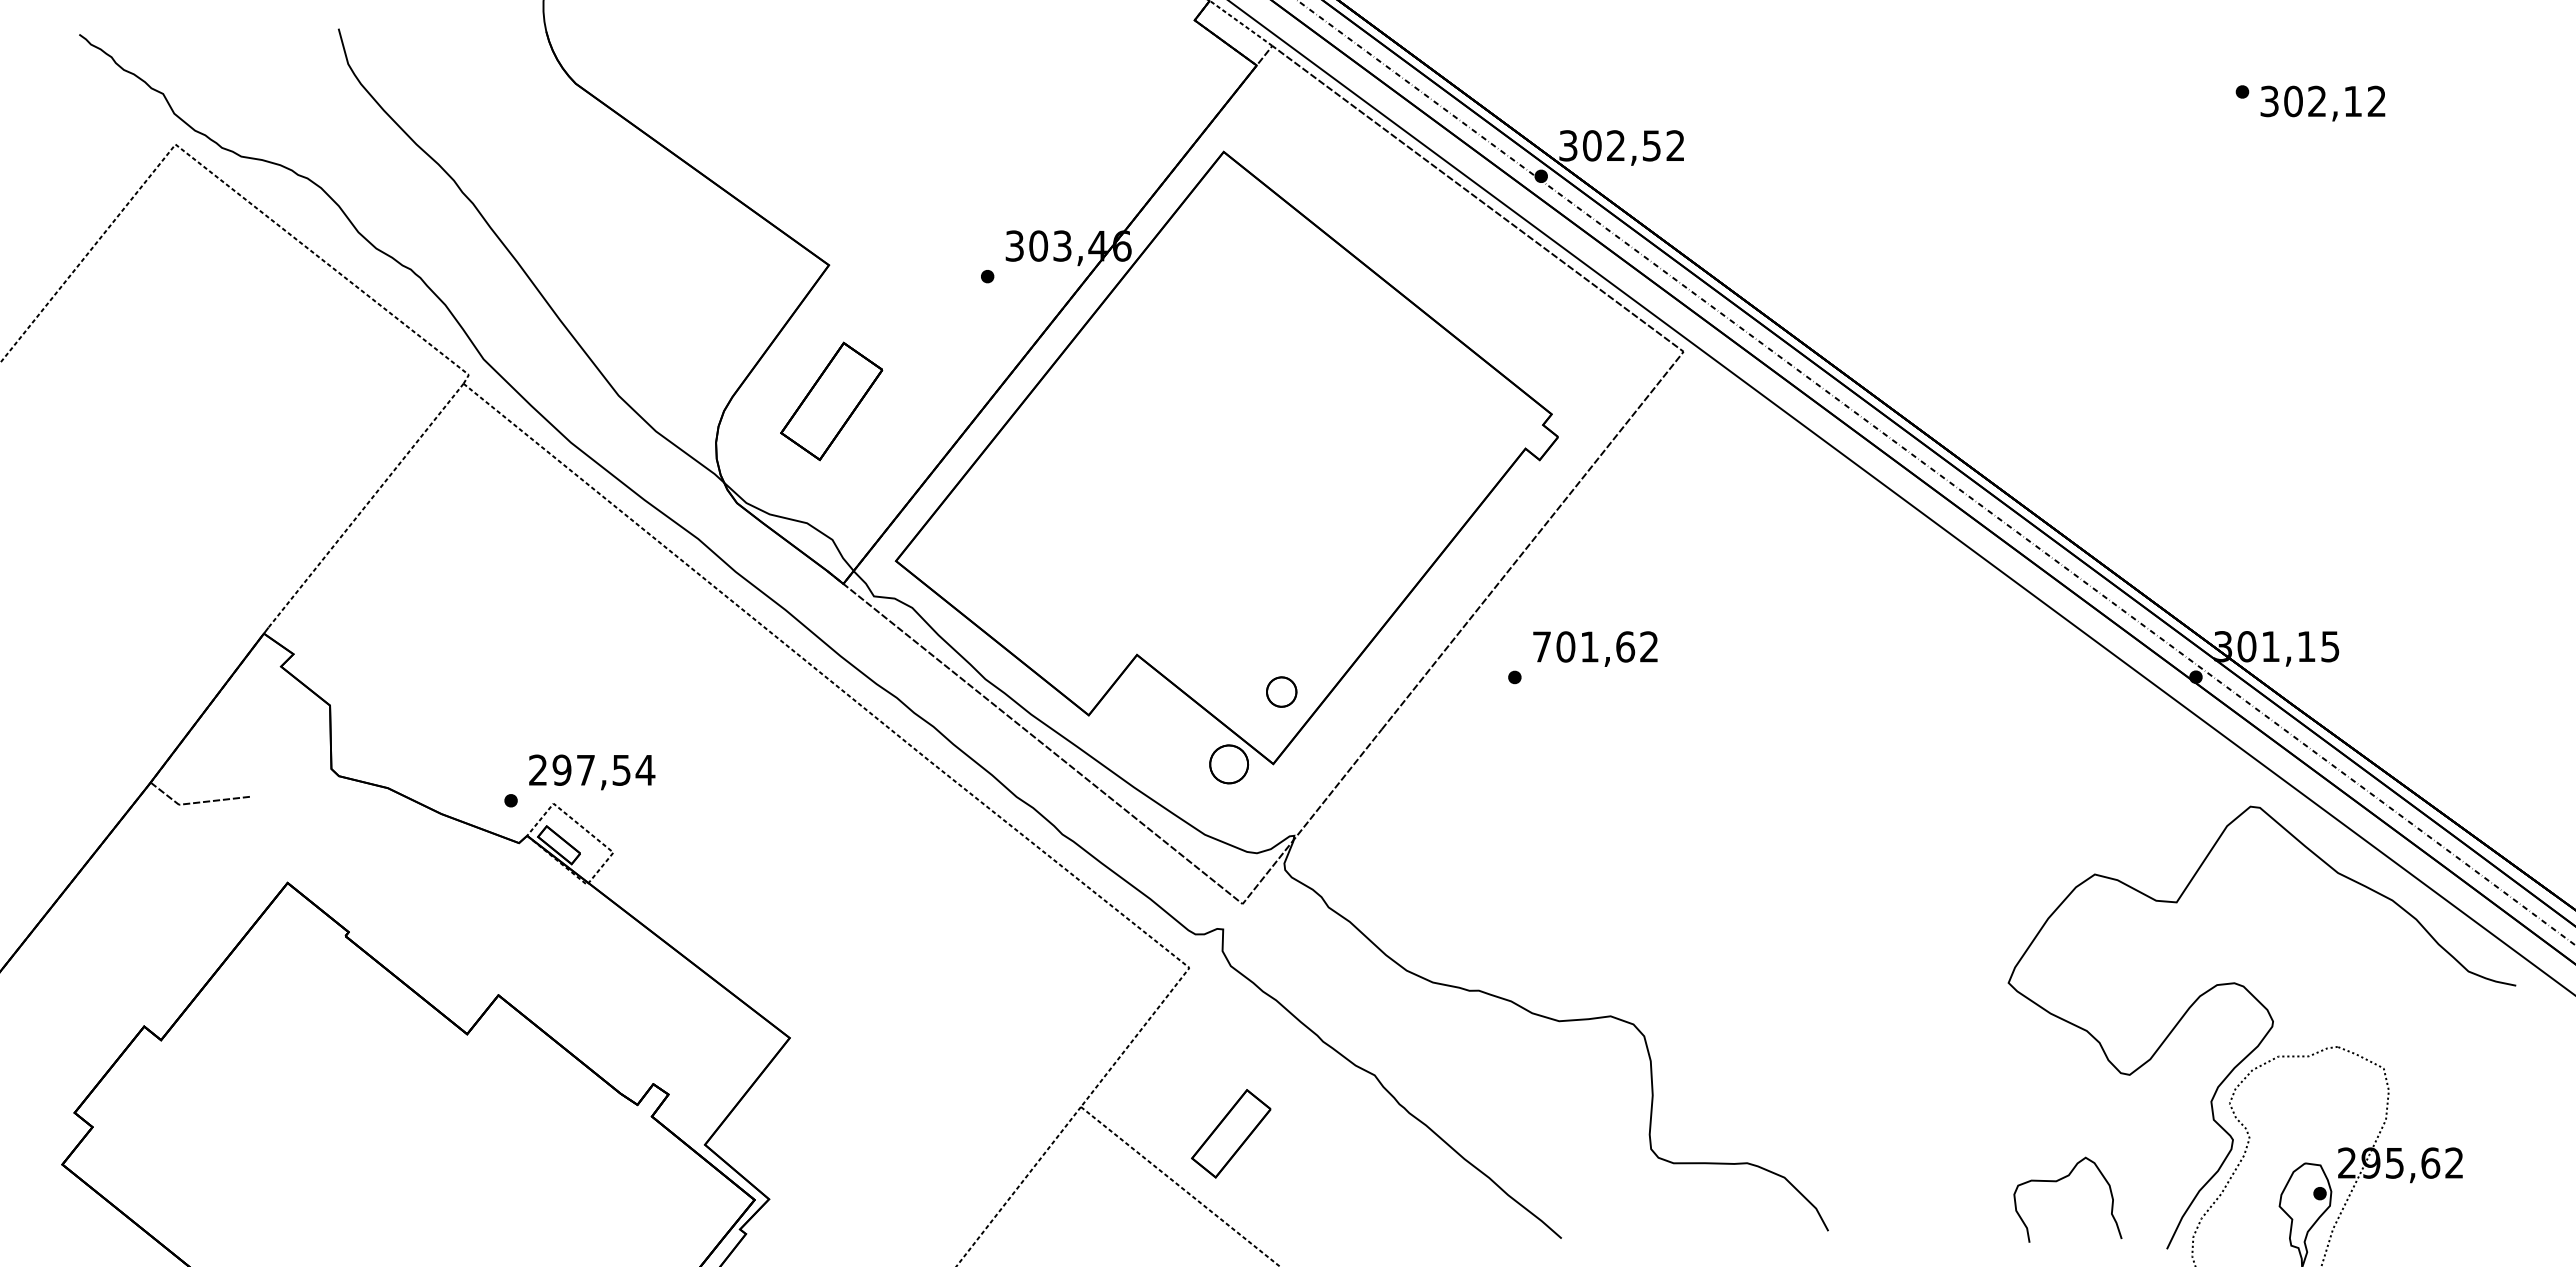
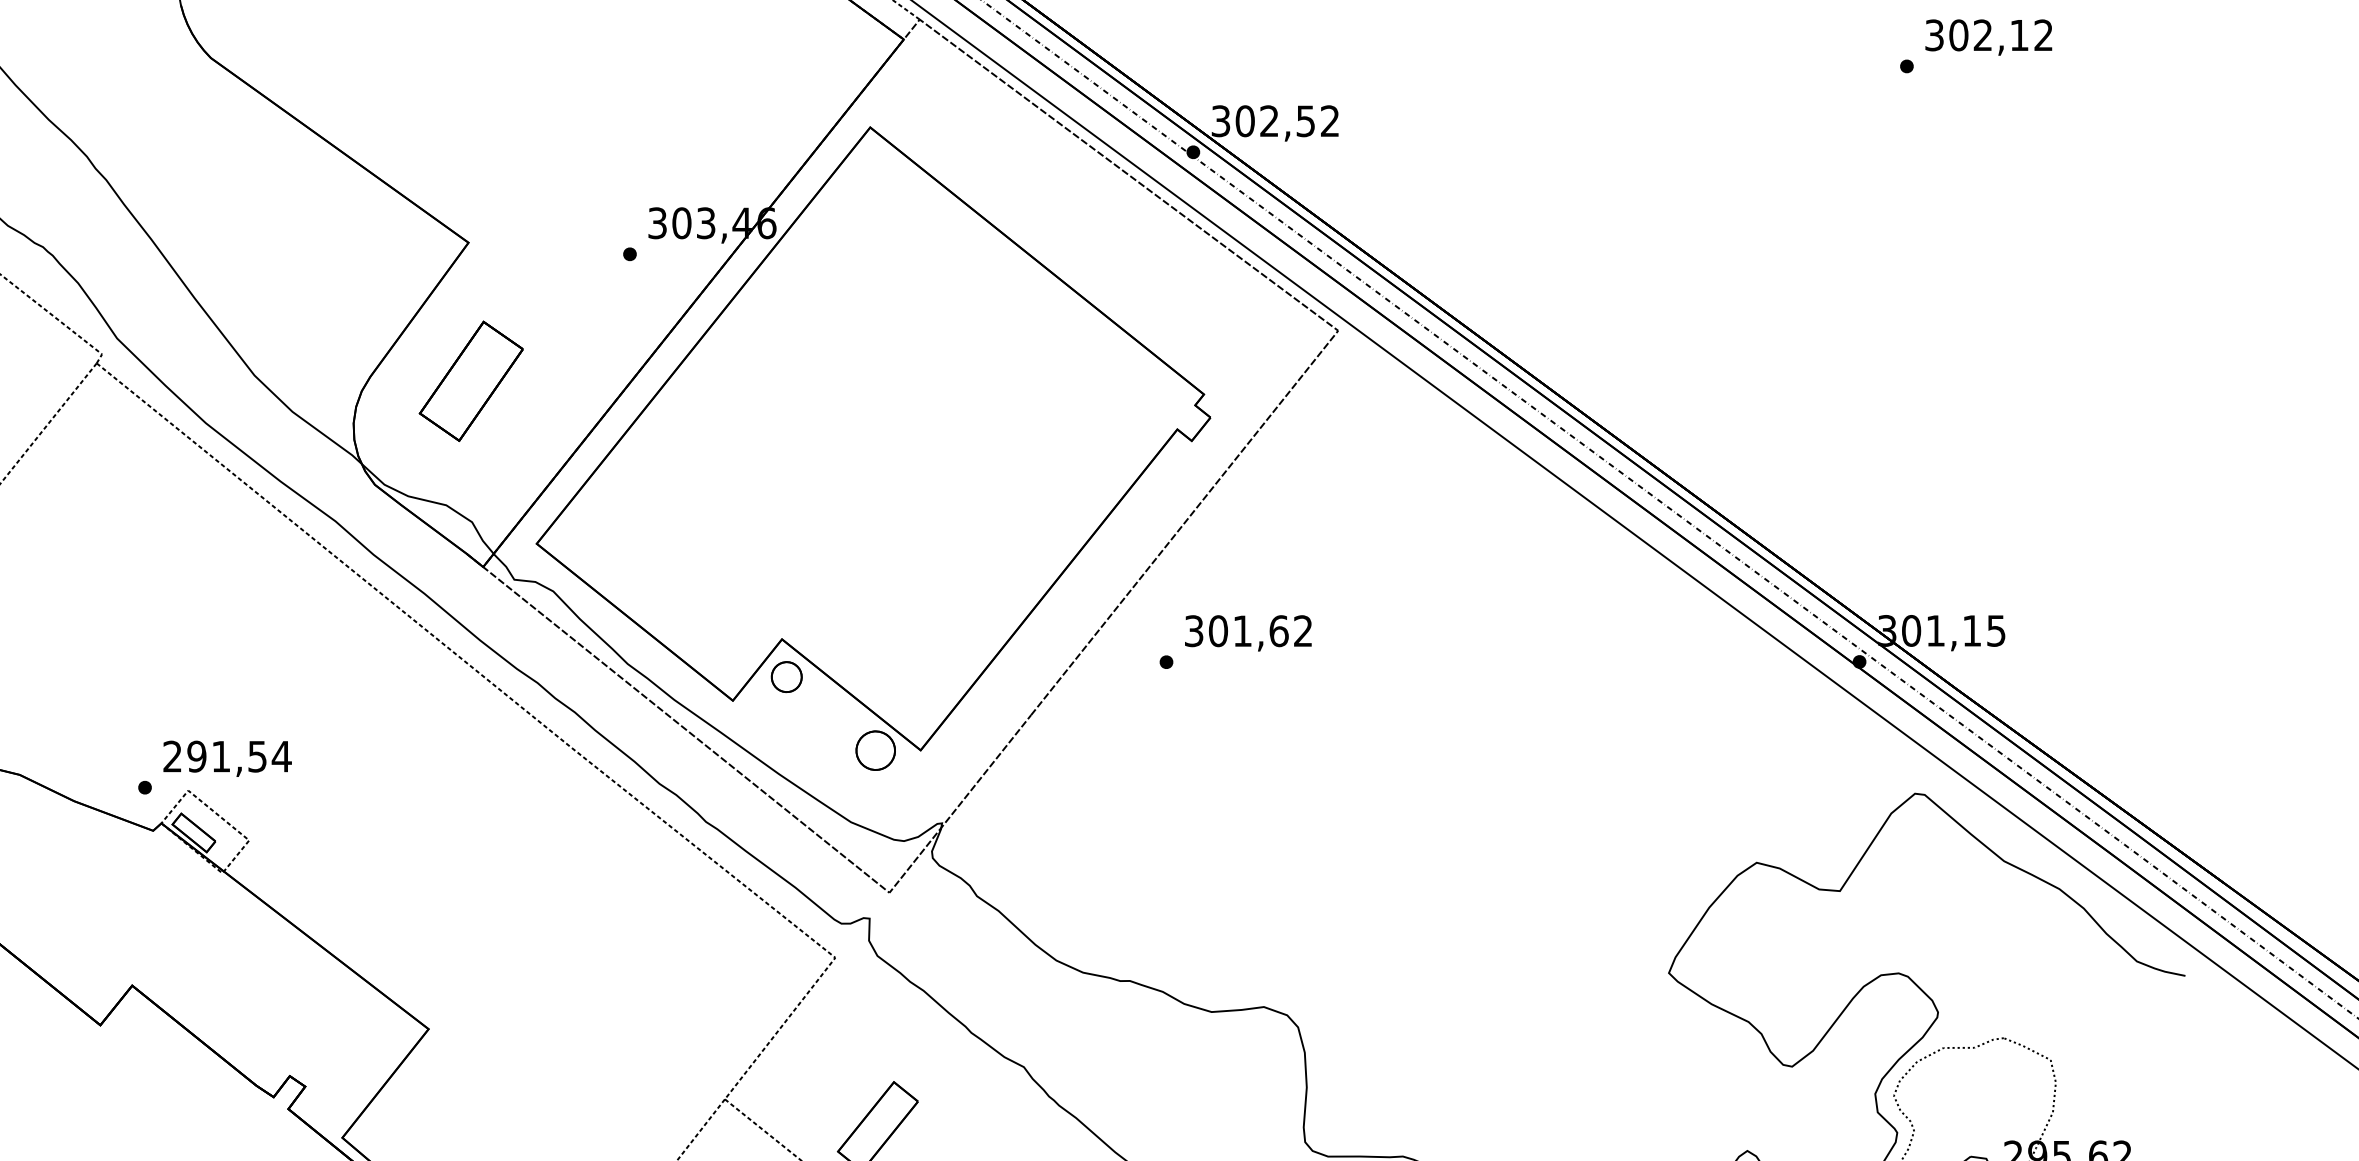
text: (2322, 103) -> (1988, 37), moved
text: (1541, 646) -> (1193, 630), 701,62 -> 301,62
part: (1281, 691) -> (786, 676), moved
text: (585, 770) -> (220, 756), 297,54 -> 291,54

